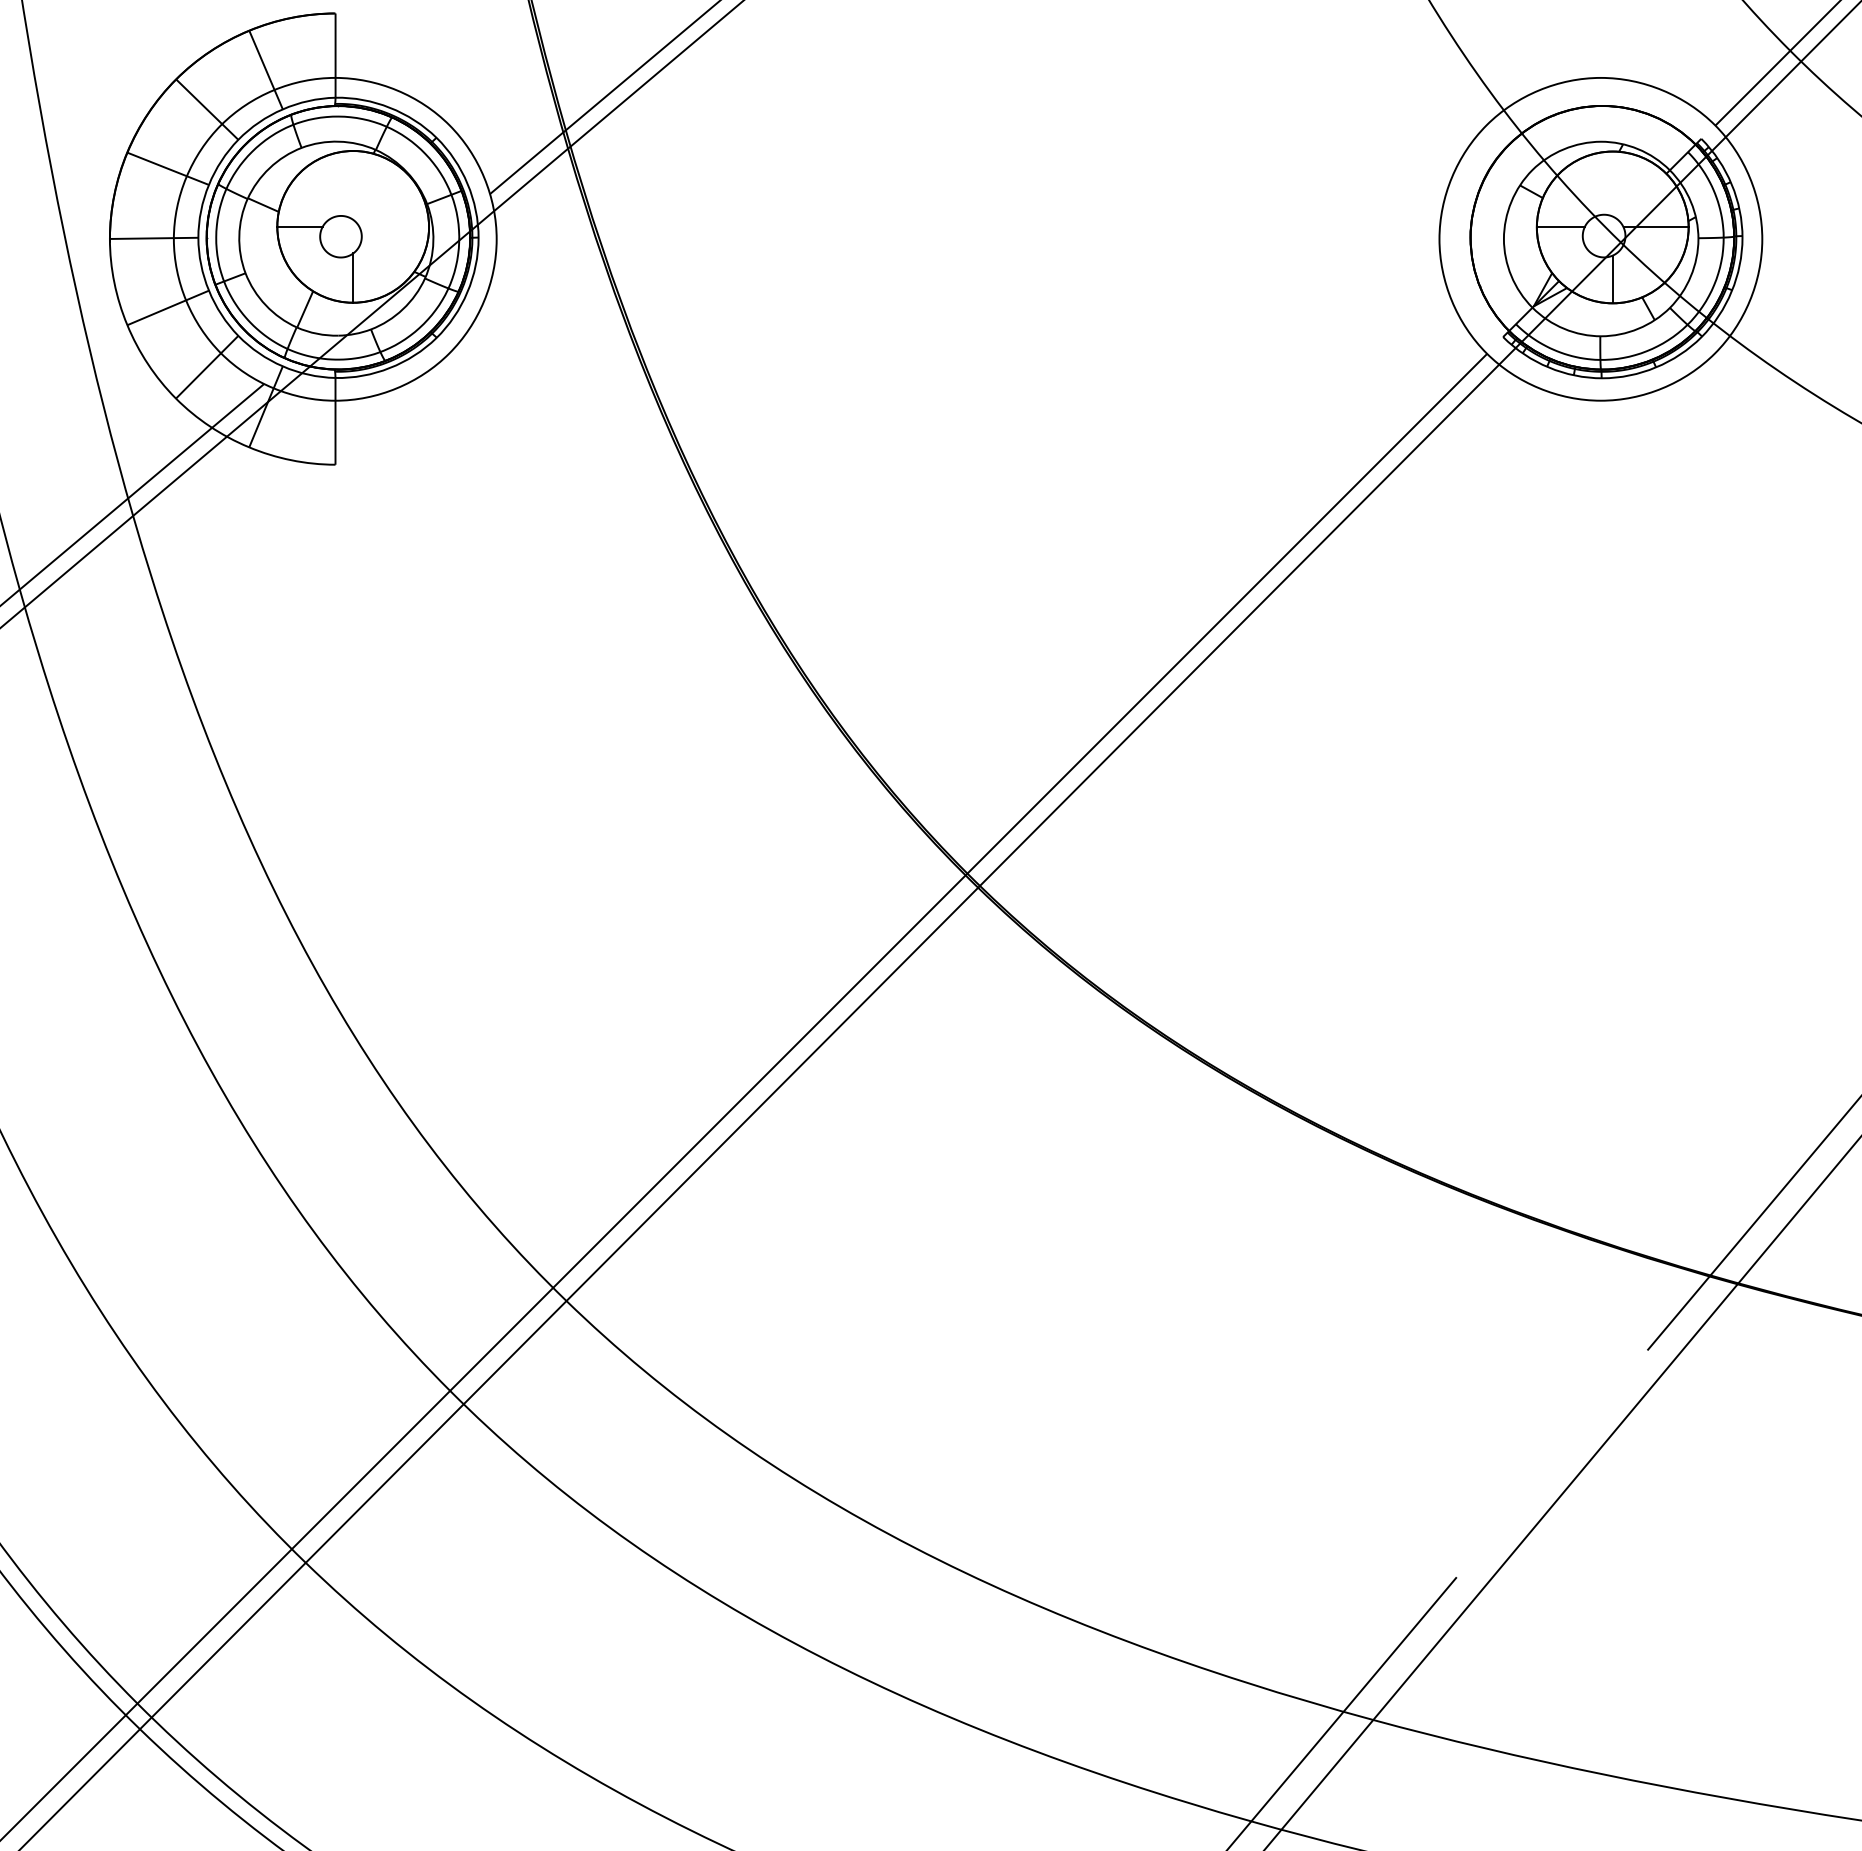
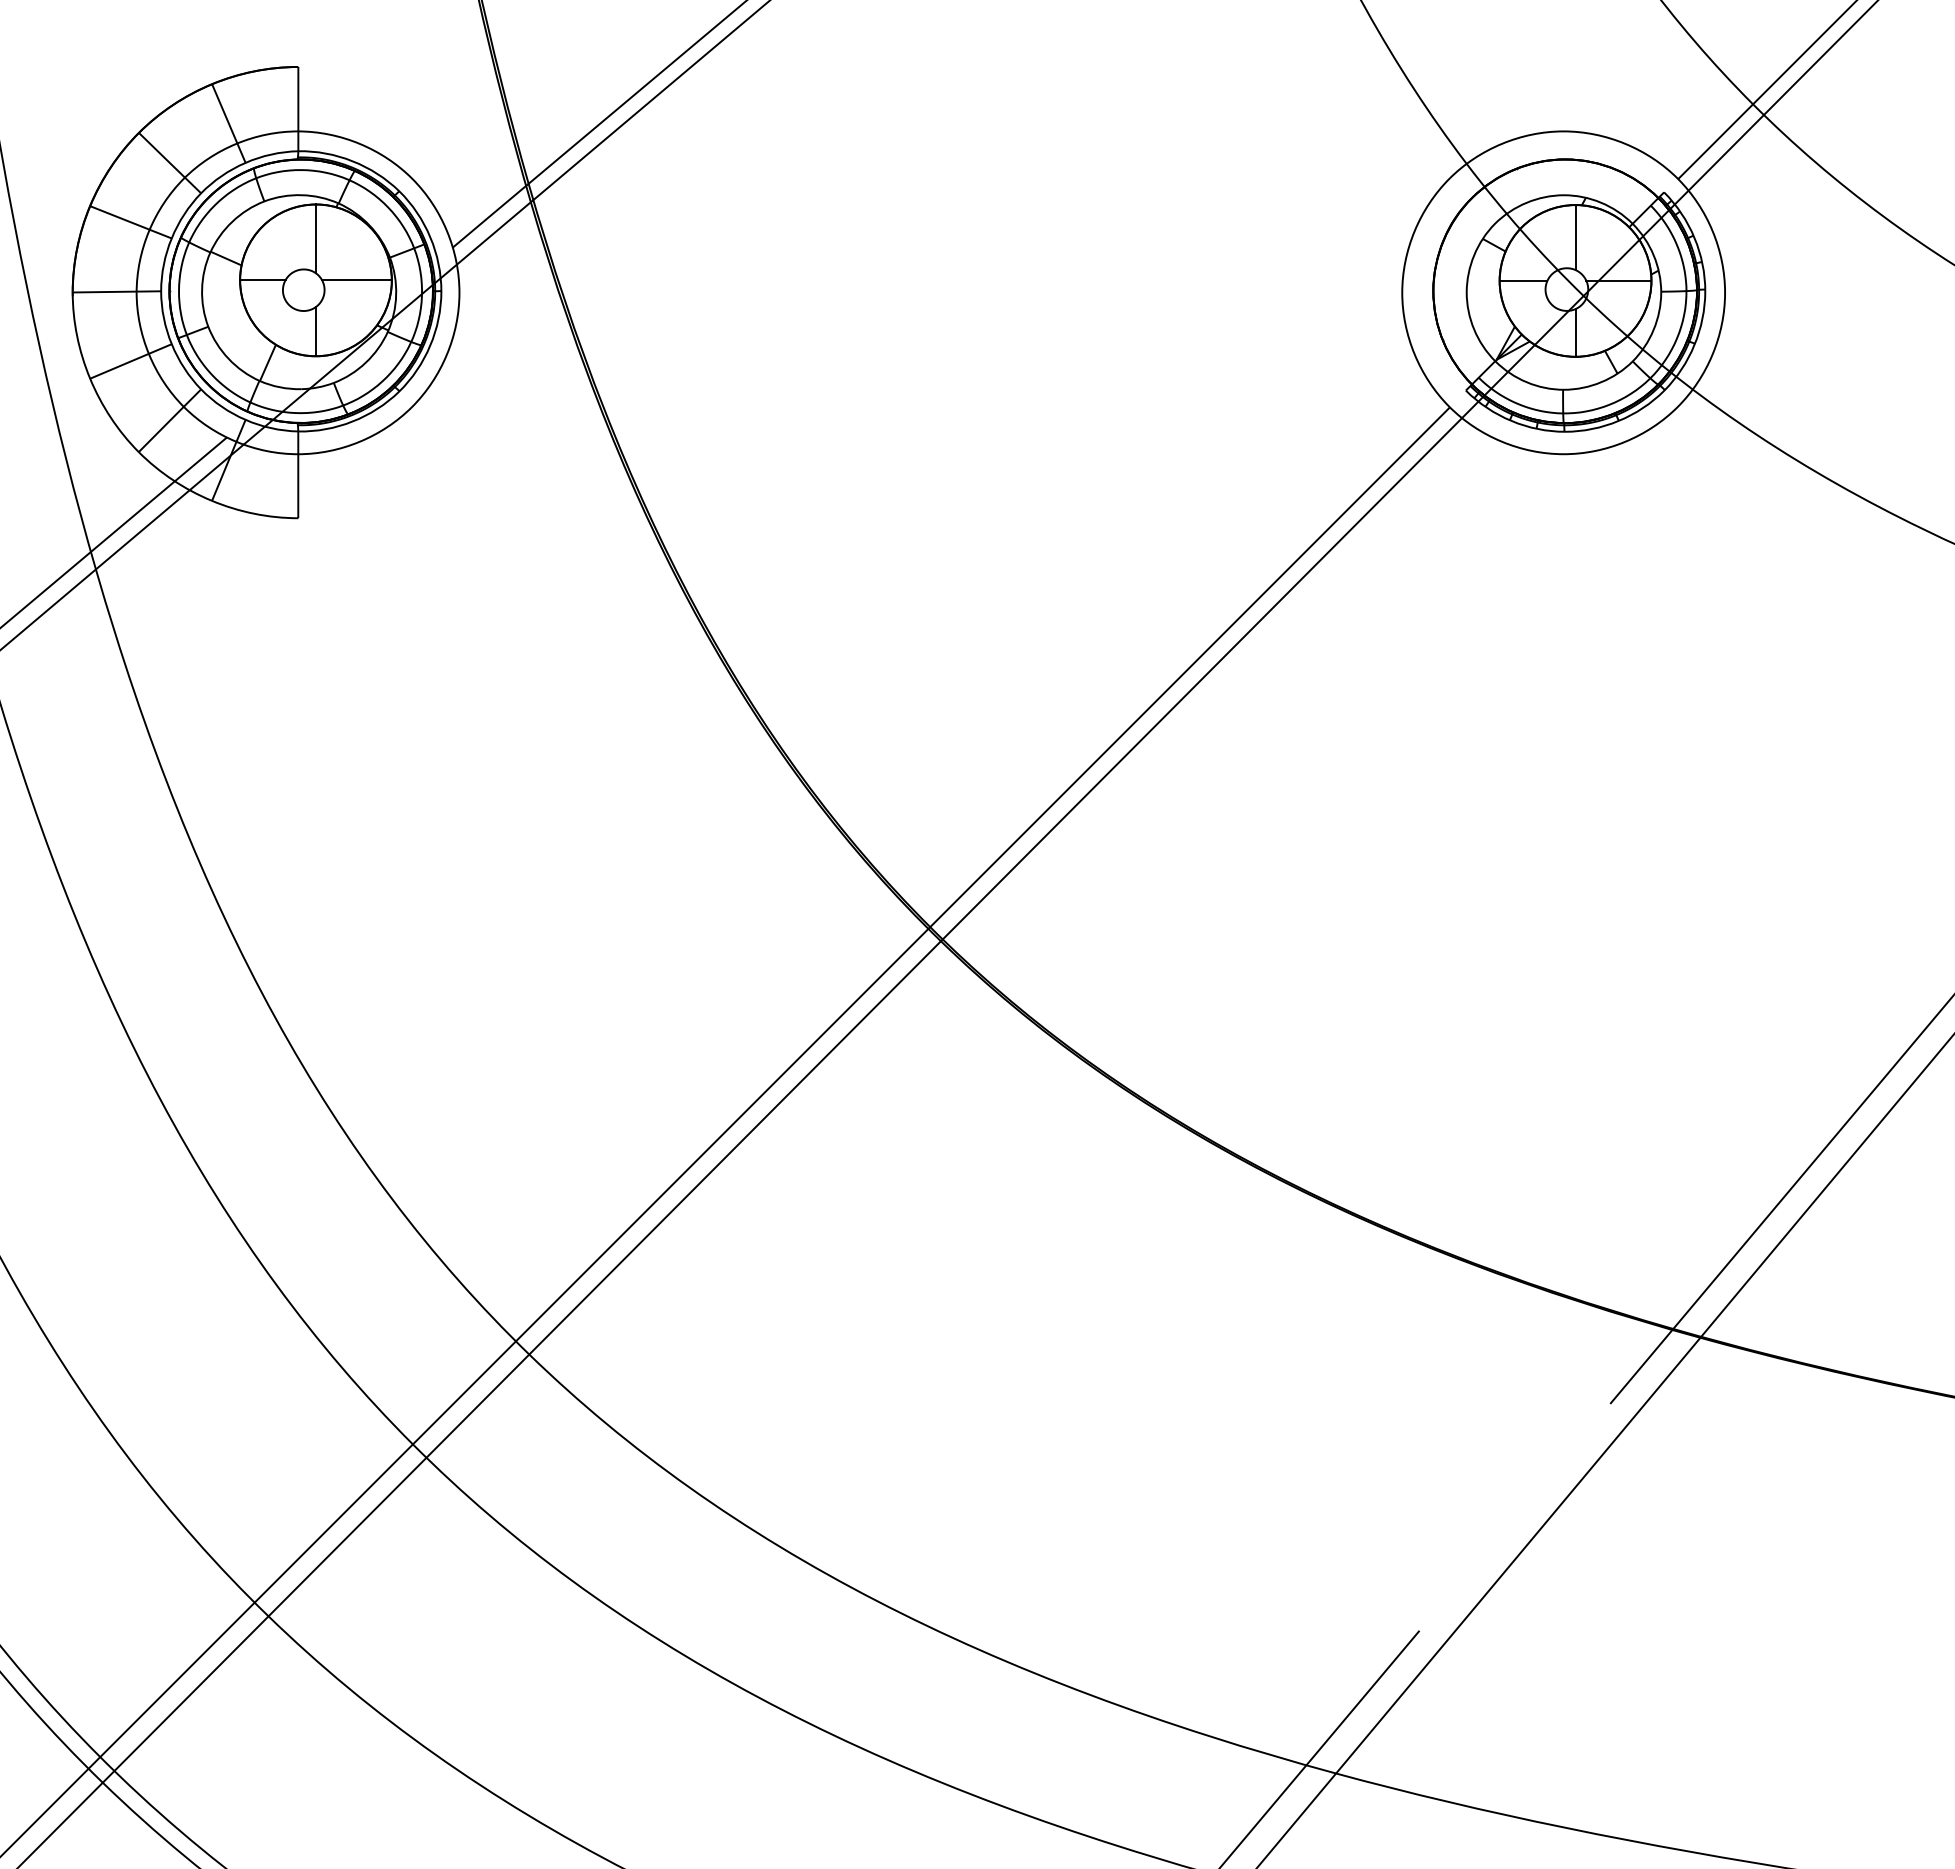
line: (1612, 184) -> (1575, 237), added
line: (352, 185) -> (315, 238), added
line: (393, 227) -> (356, 280), added

